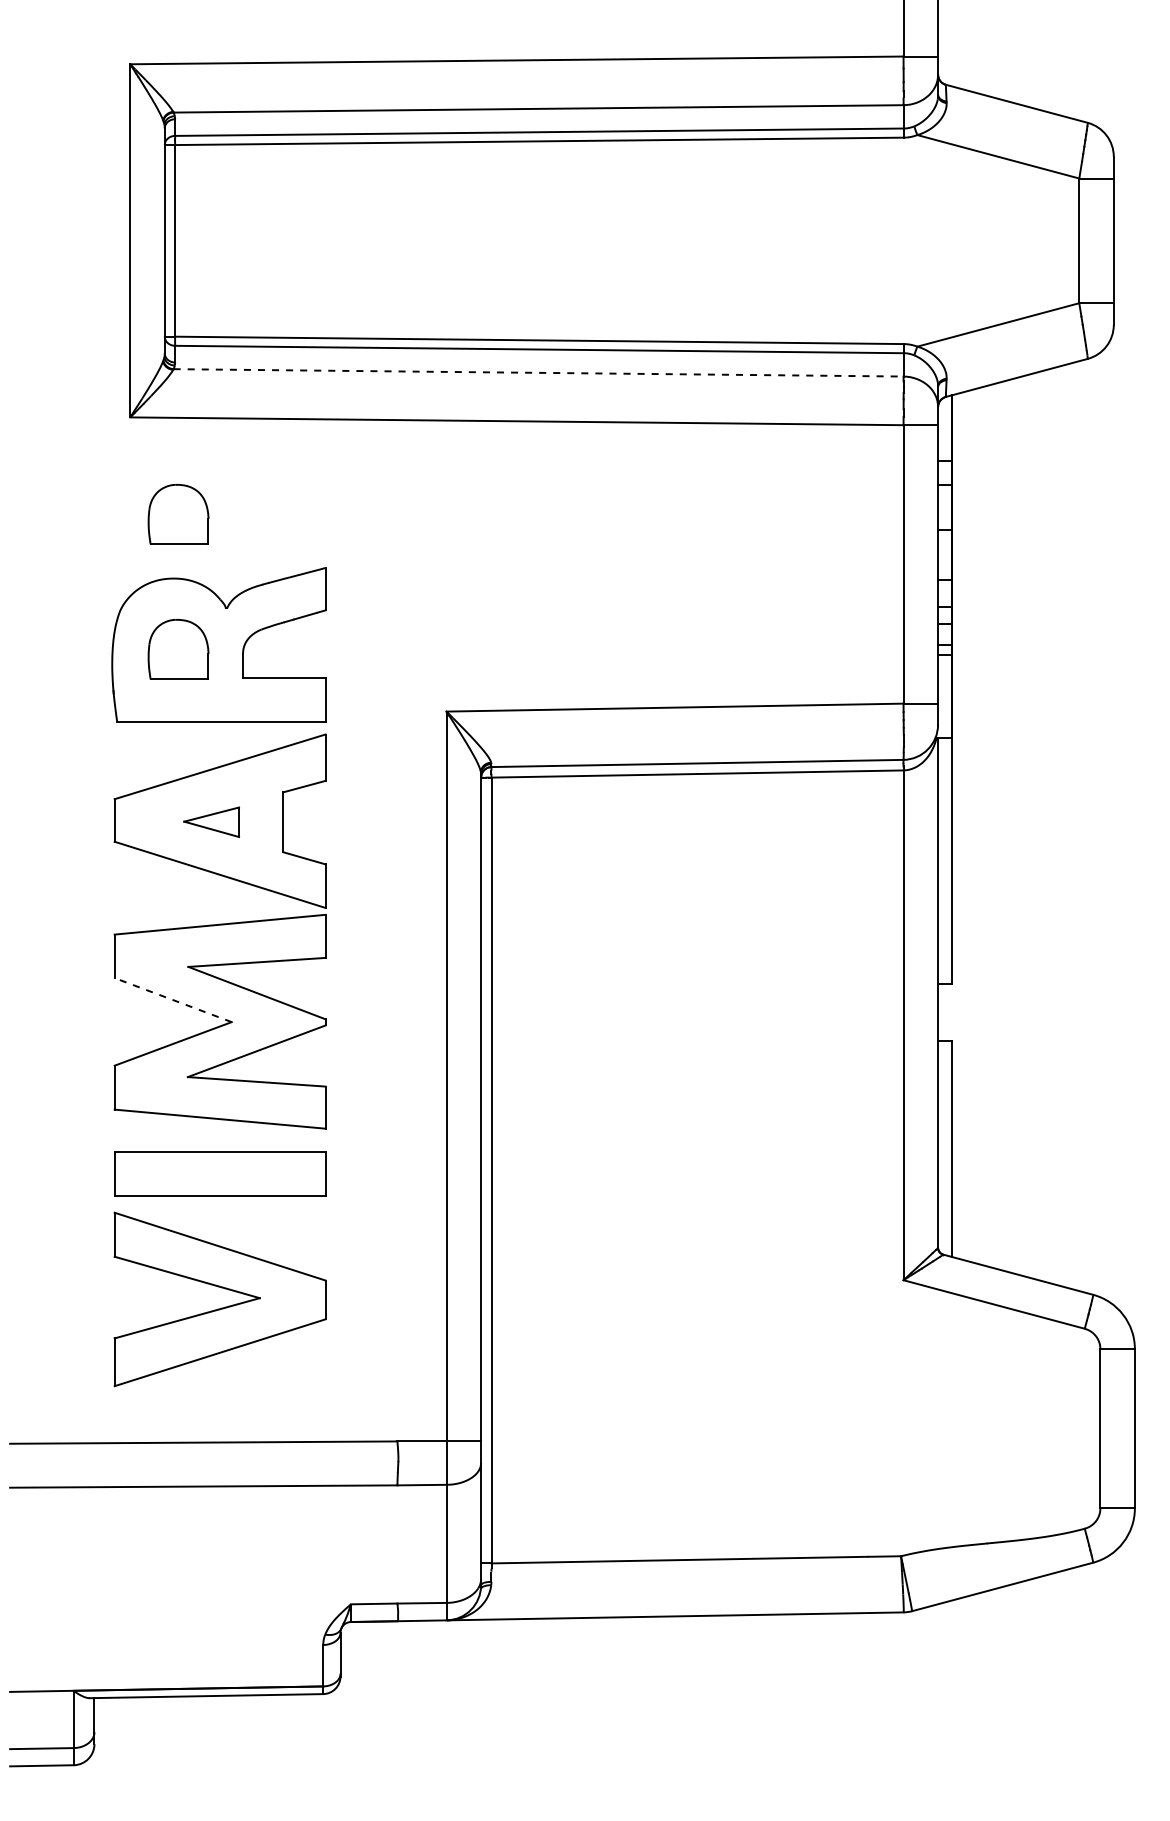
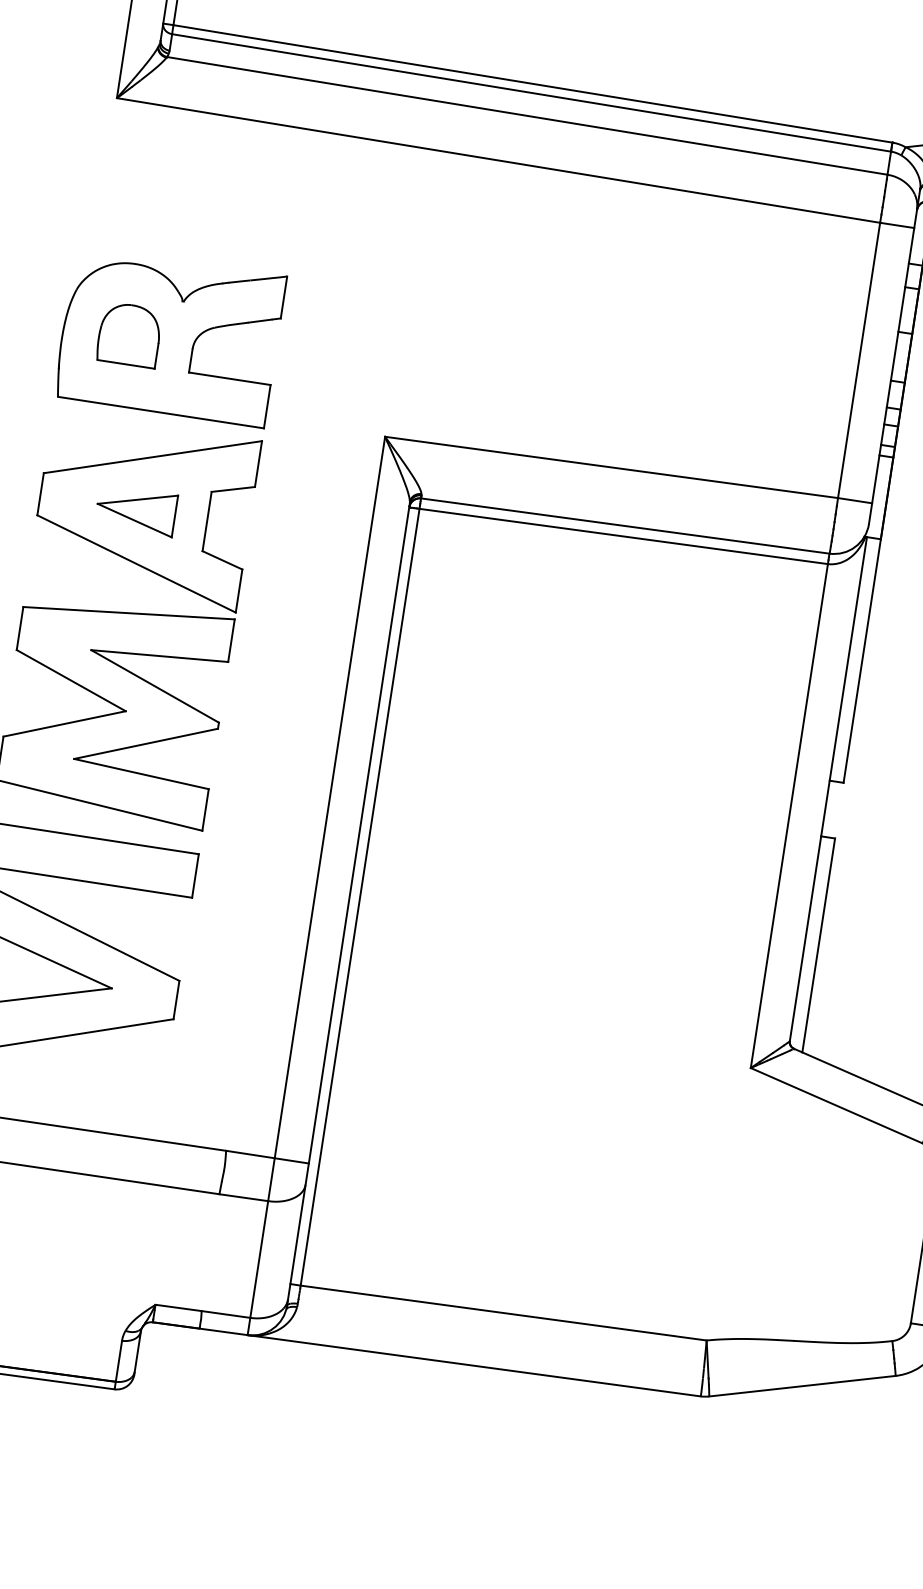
line: (538, 372) -> (527, 115), dashed -> solid
part: (178, 514) -> (149, 201), removed
part: (211, 822) -> (135, 510), size x1.43
line: (173, 1000) -> (71, 681), dashed -> solid

